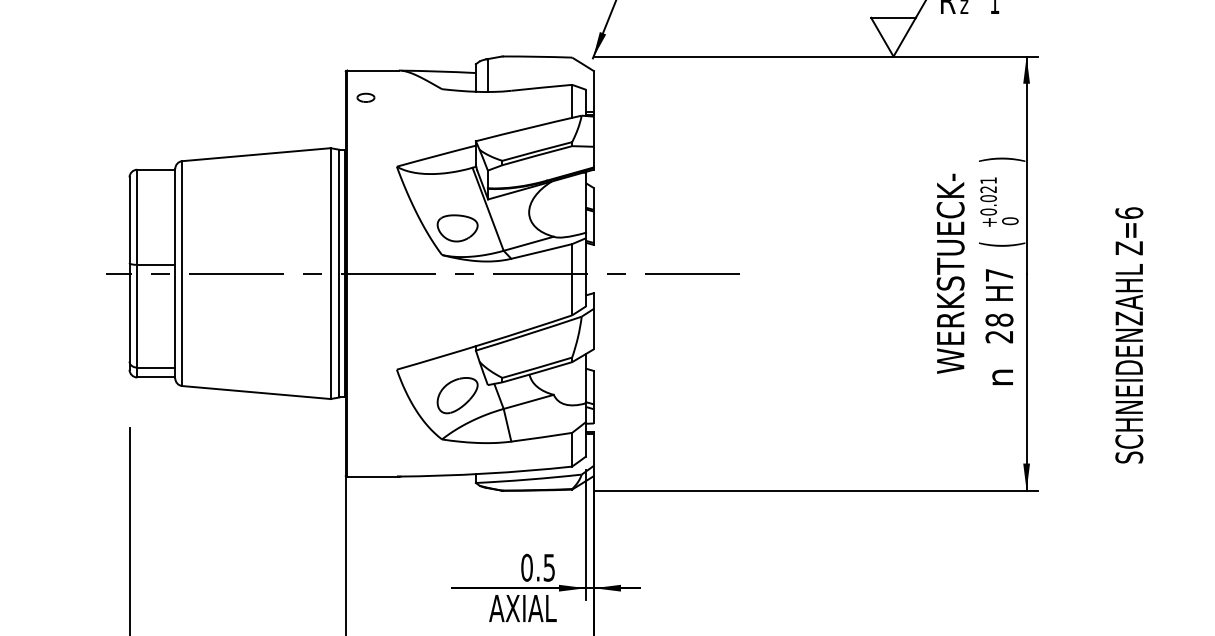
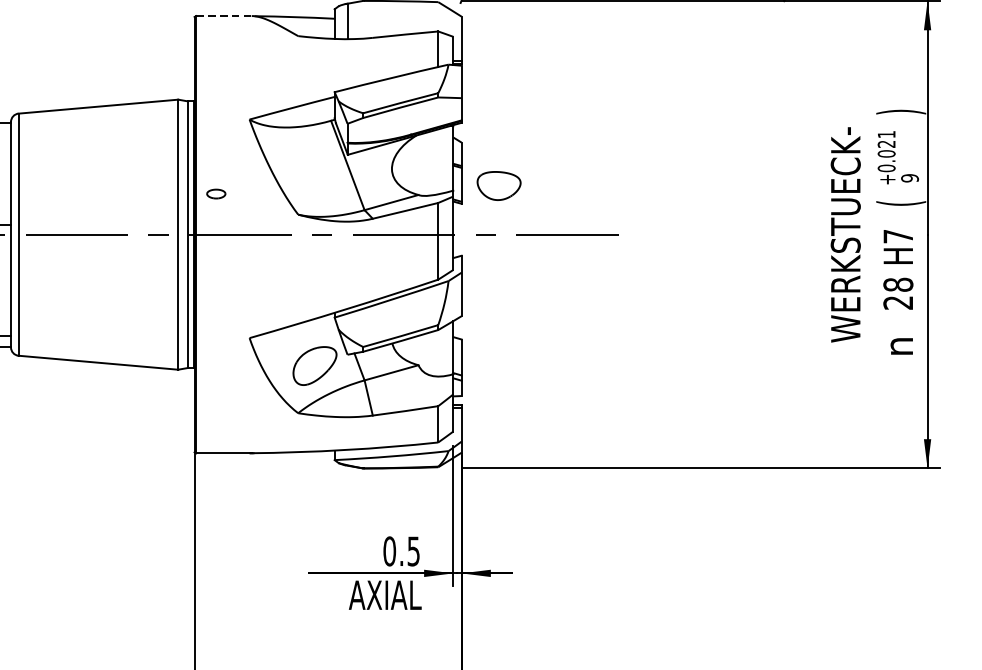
line: (373, 70) -> (224, 16), solid -> dashed
part: (365, 97) -> (215, 193), moved
text: (1010, 221) -> (910, 178), 0 -> 9
part: (457, 228) -> (498, 186), moved

